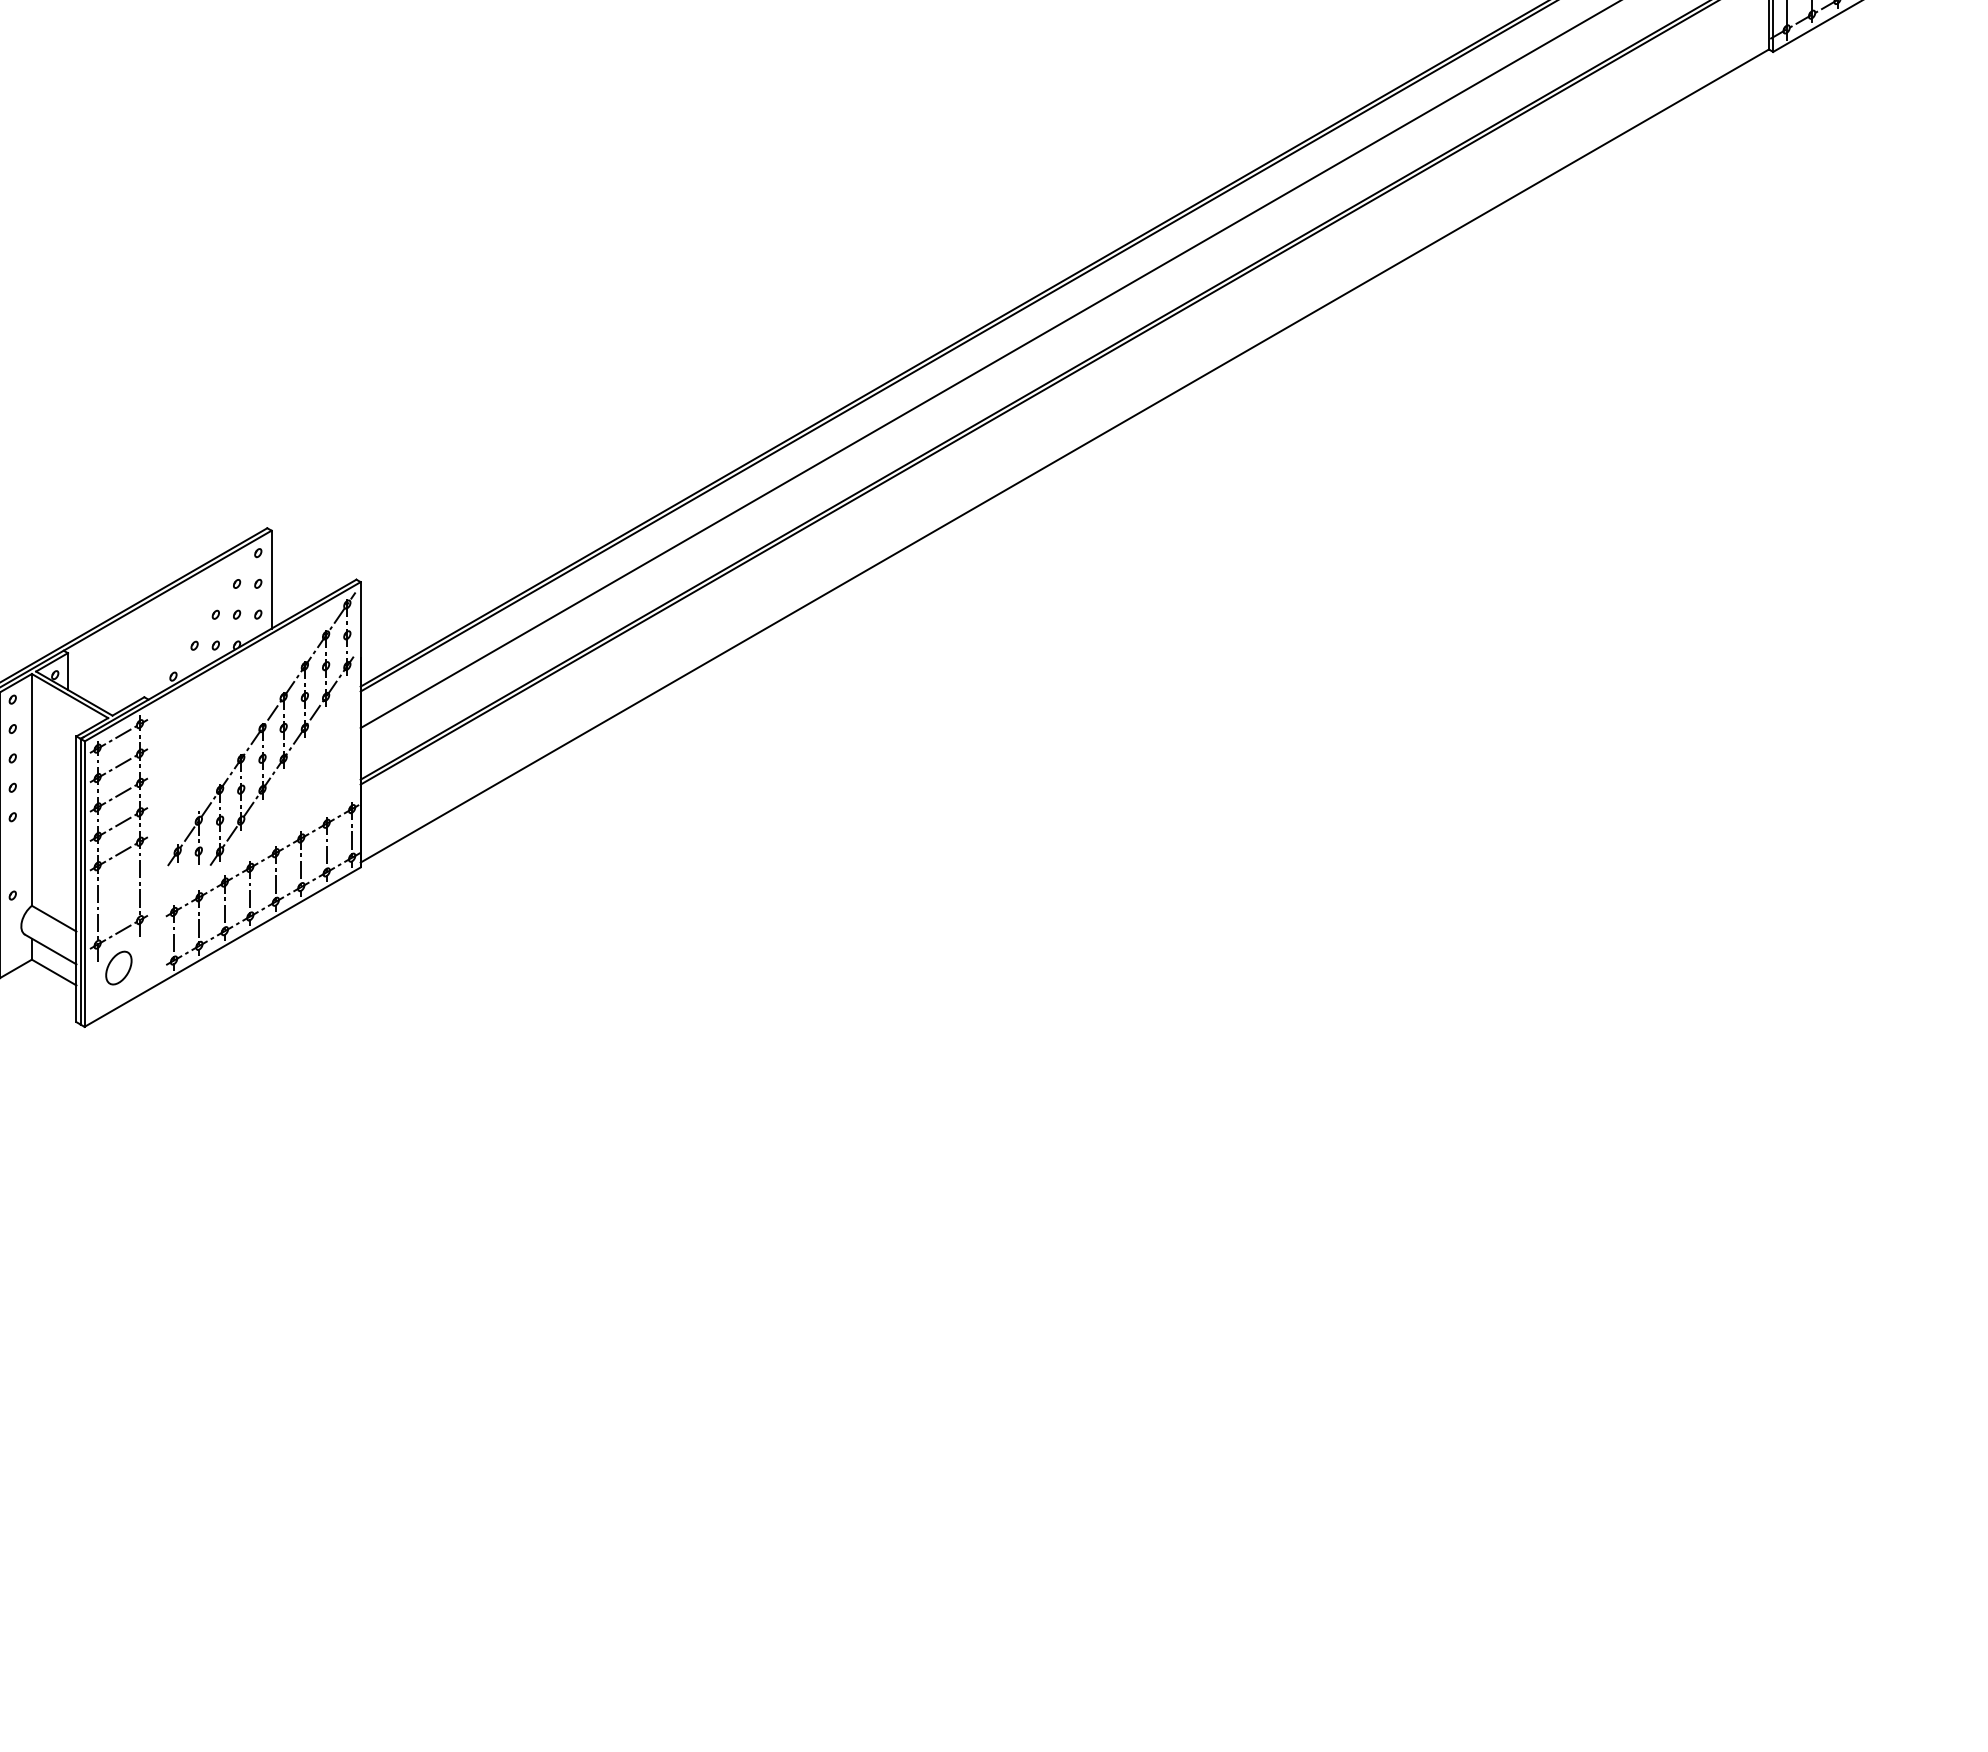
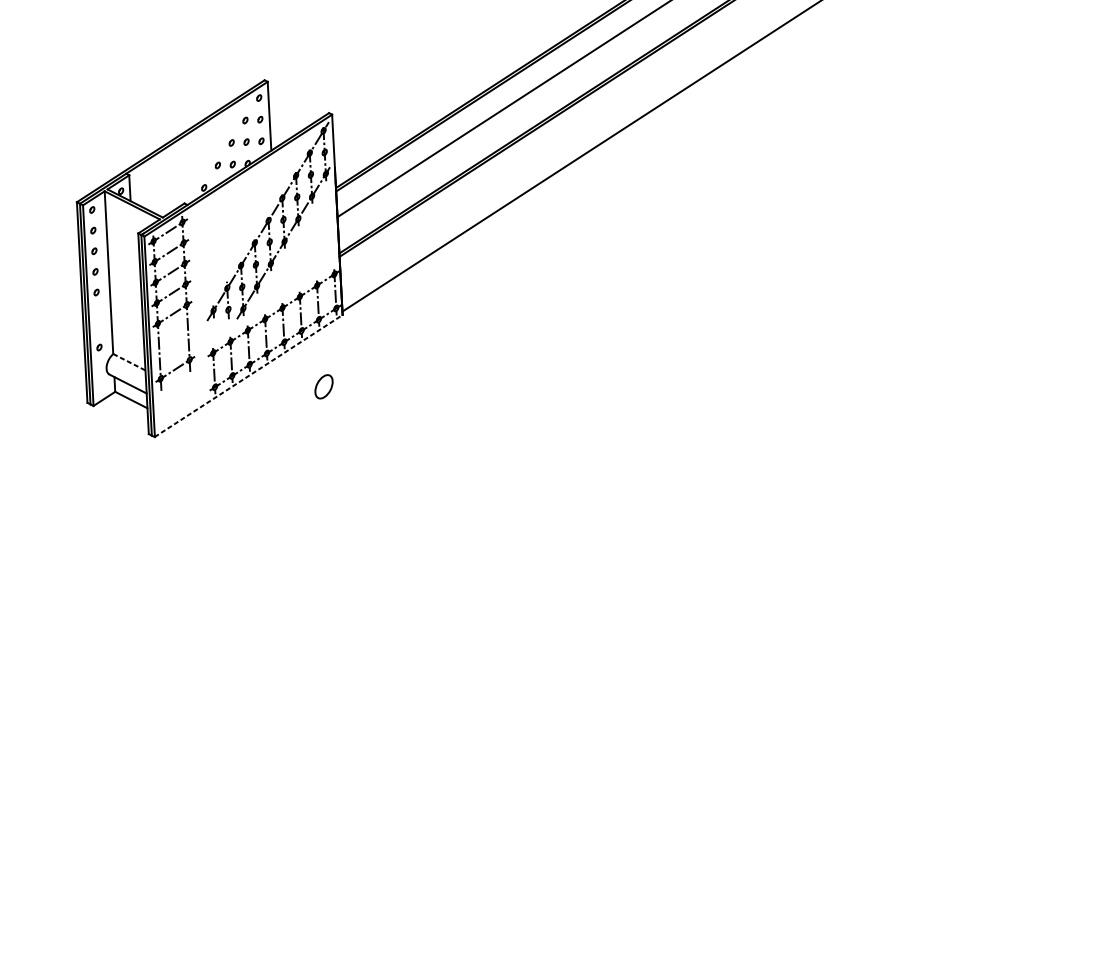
line: (54, 918) -> (129, 362), solid -> dashed
line: (223, 946) -> (249, 375), solid -> dashed
part: (118, 967) -> (323, 386), moved

